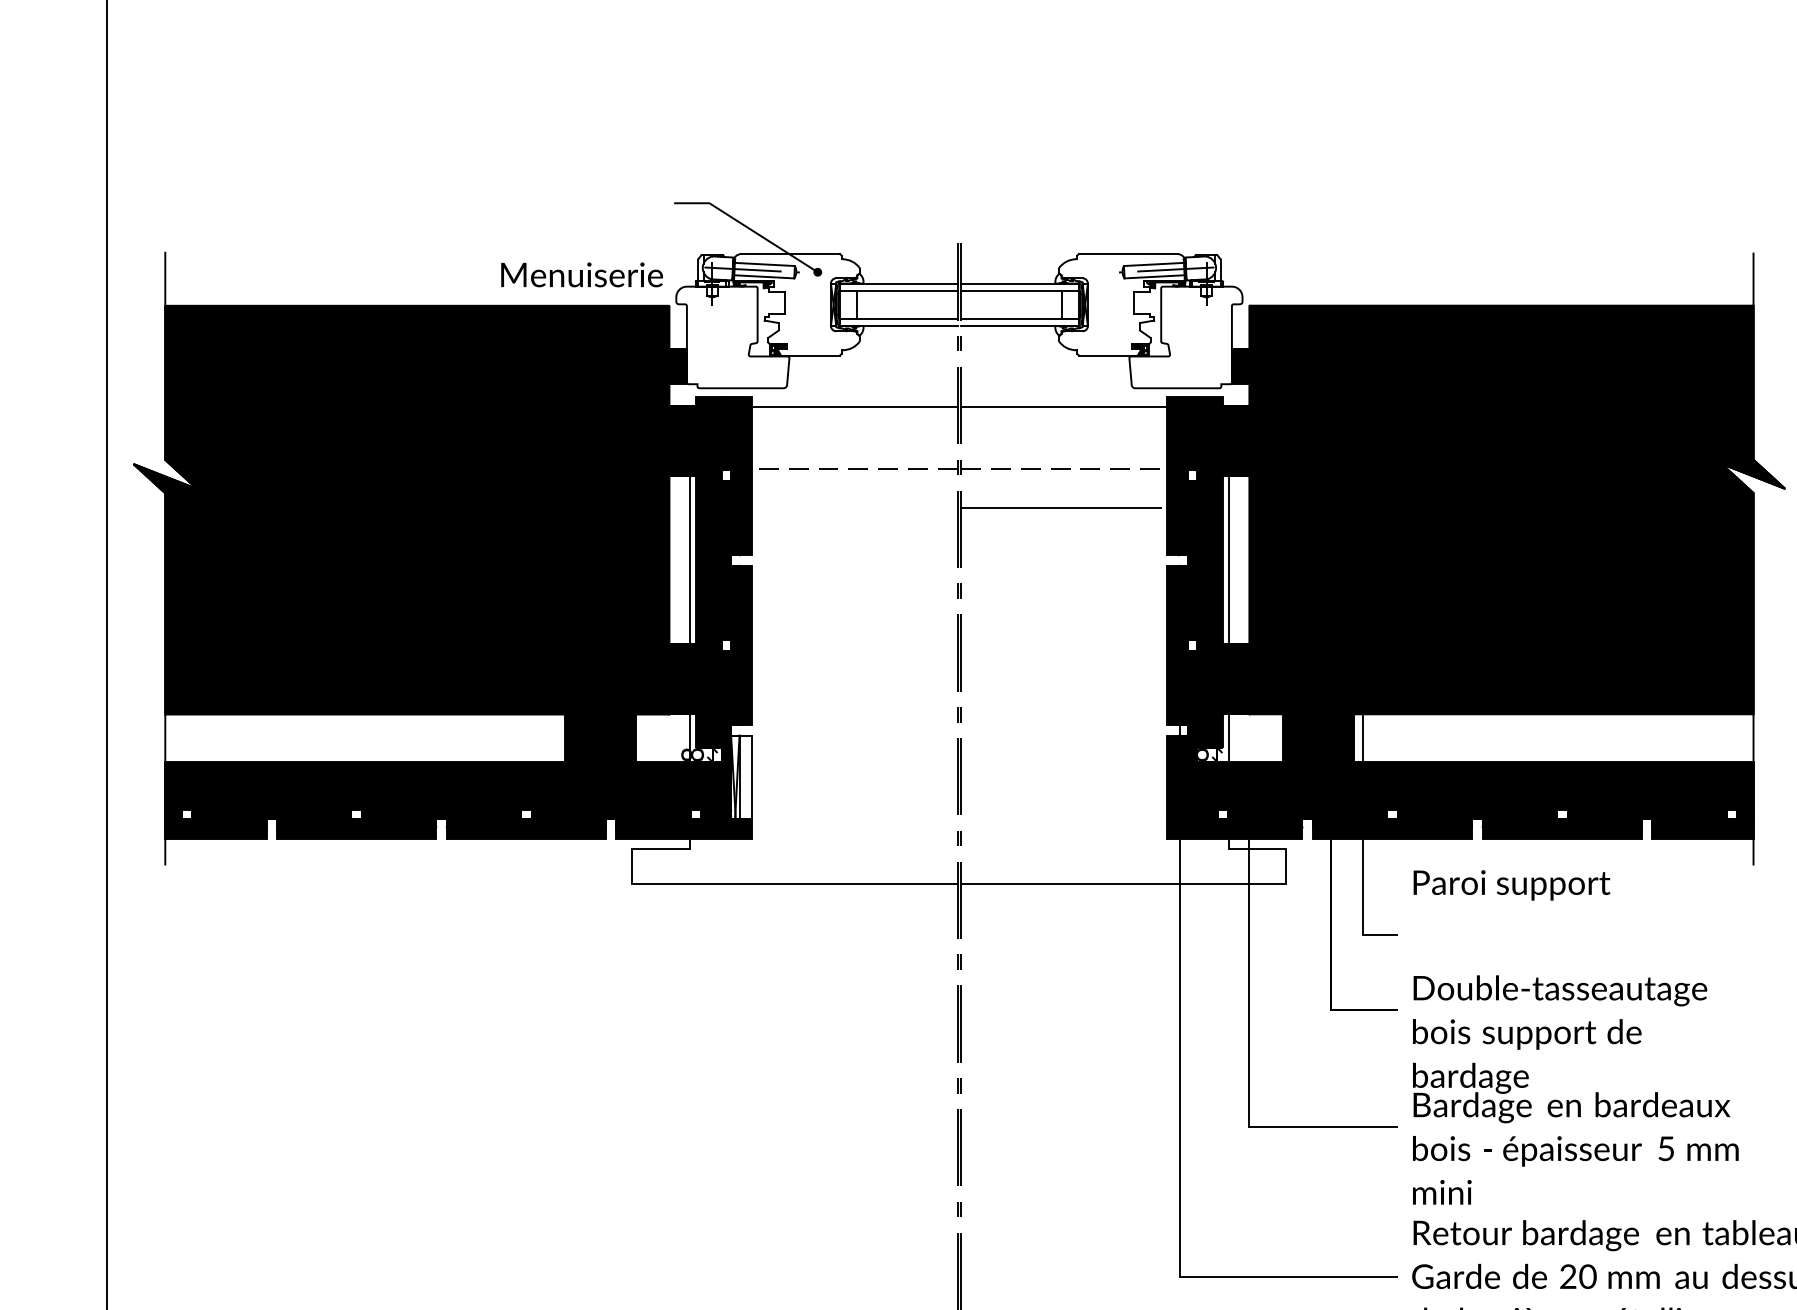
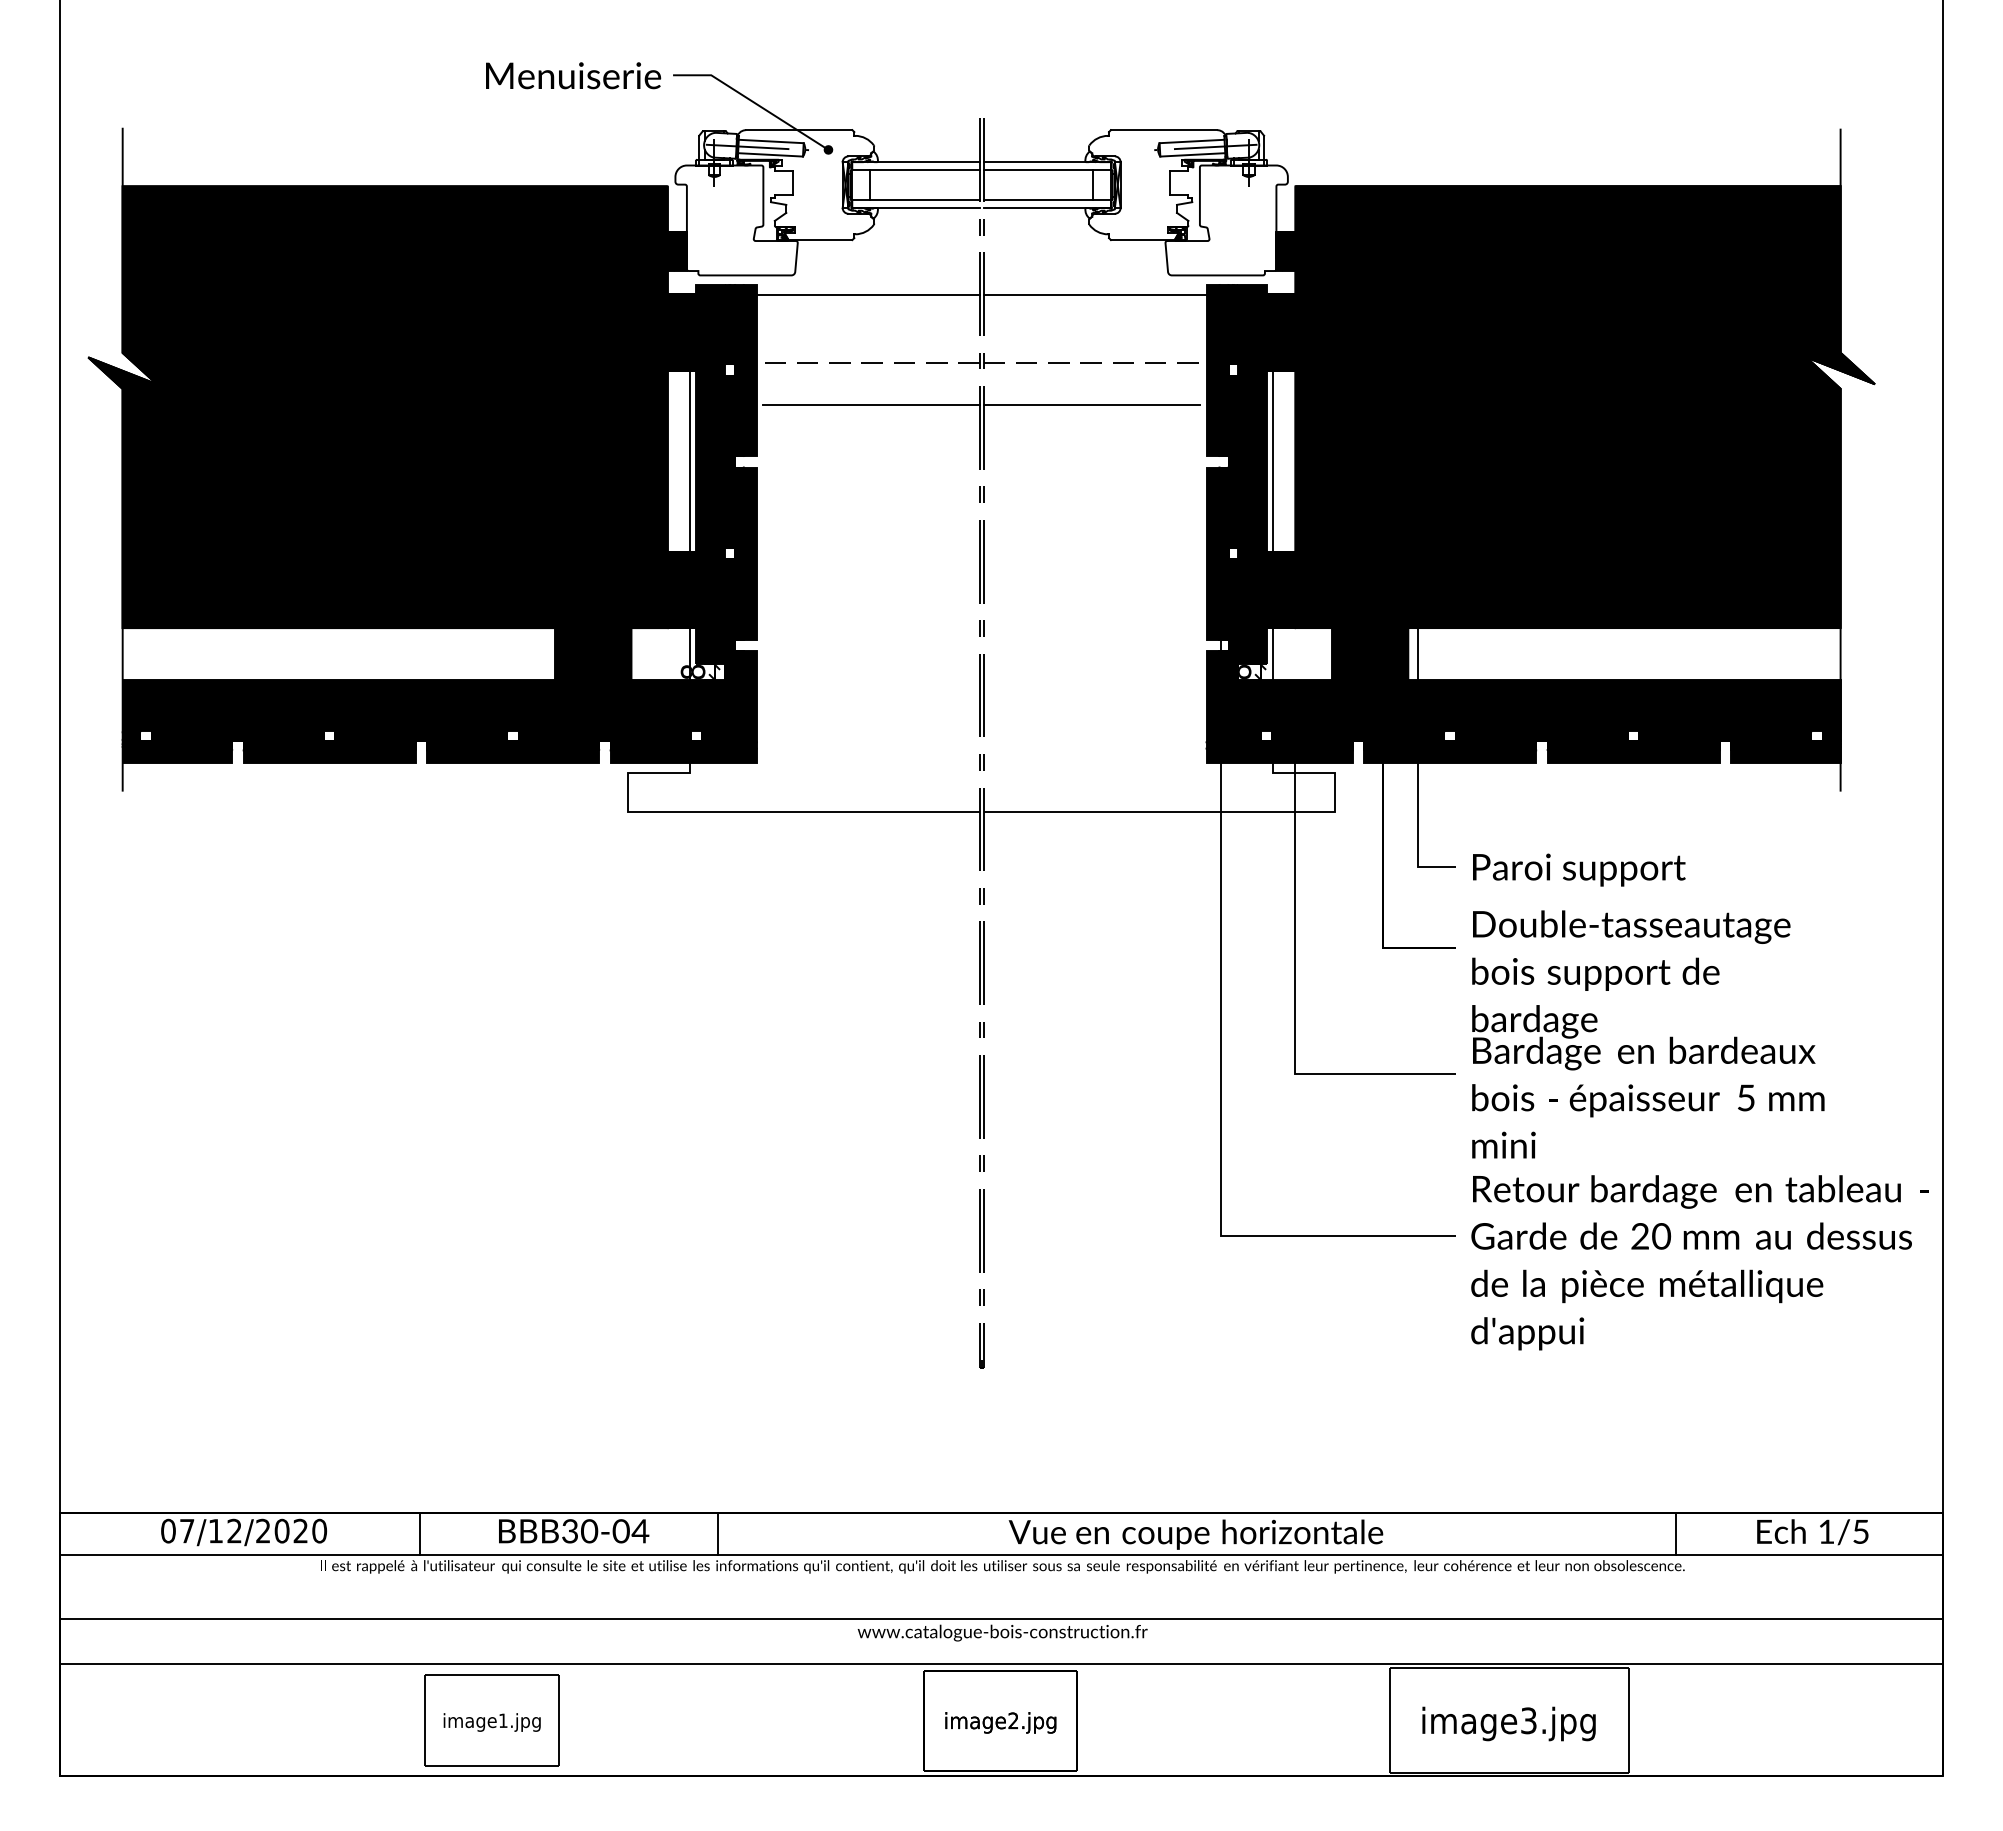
text: (582, 274) -> (573, 75), moved
line: (857, 508) -> (871, 405), added
fill: (741, 776) -> (745, 695), added
text: (1512, 884) -> (1579, 869), moved

